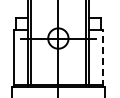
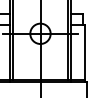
line: (102, 57) -> (84, 52), dashed -> solid

